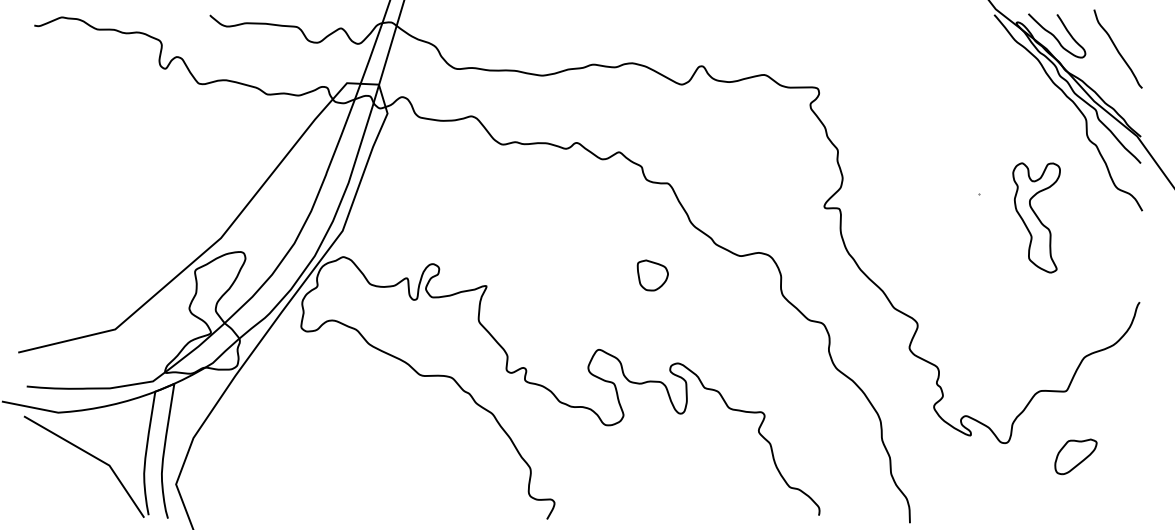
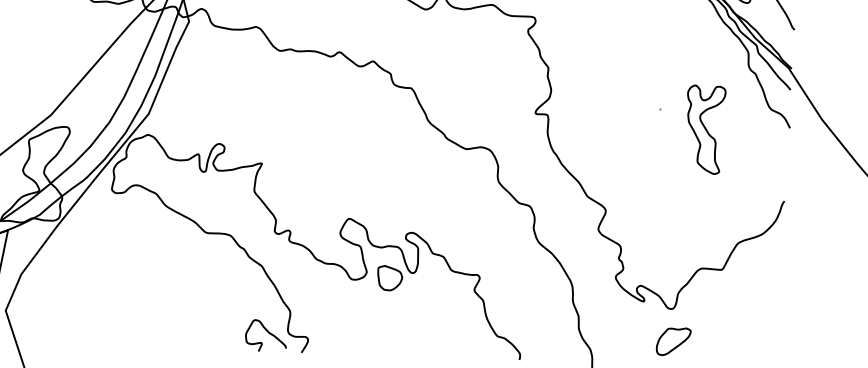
part: (652, 275) -> (389, 278), moved
part: (1075, 456) -> (673, 341), moved
curve: (504, 496) -> (268, 332), added

